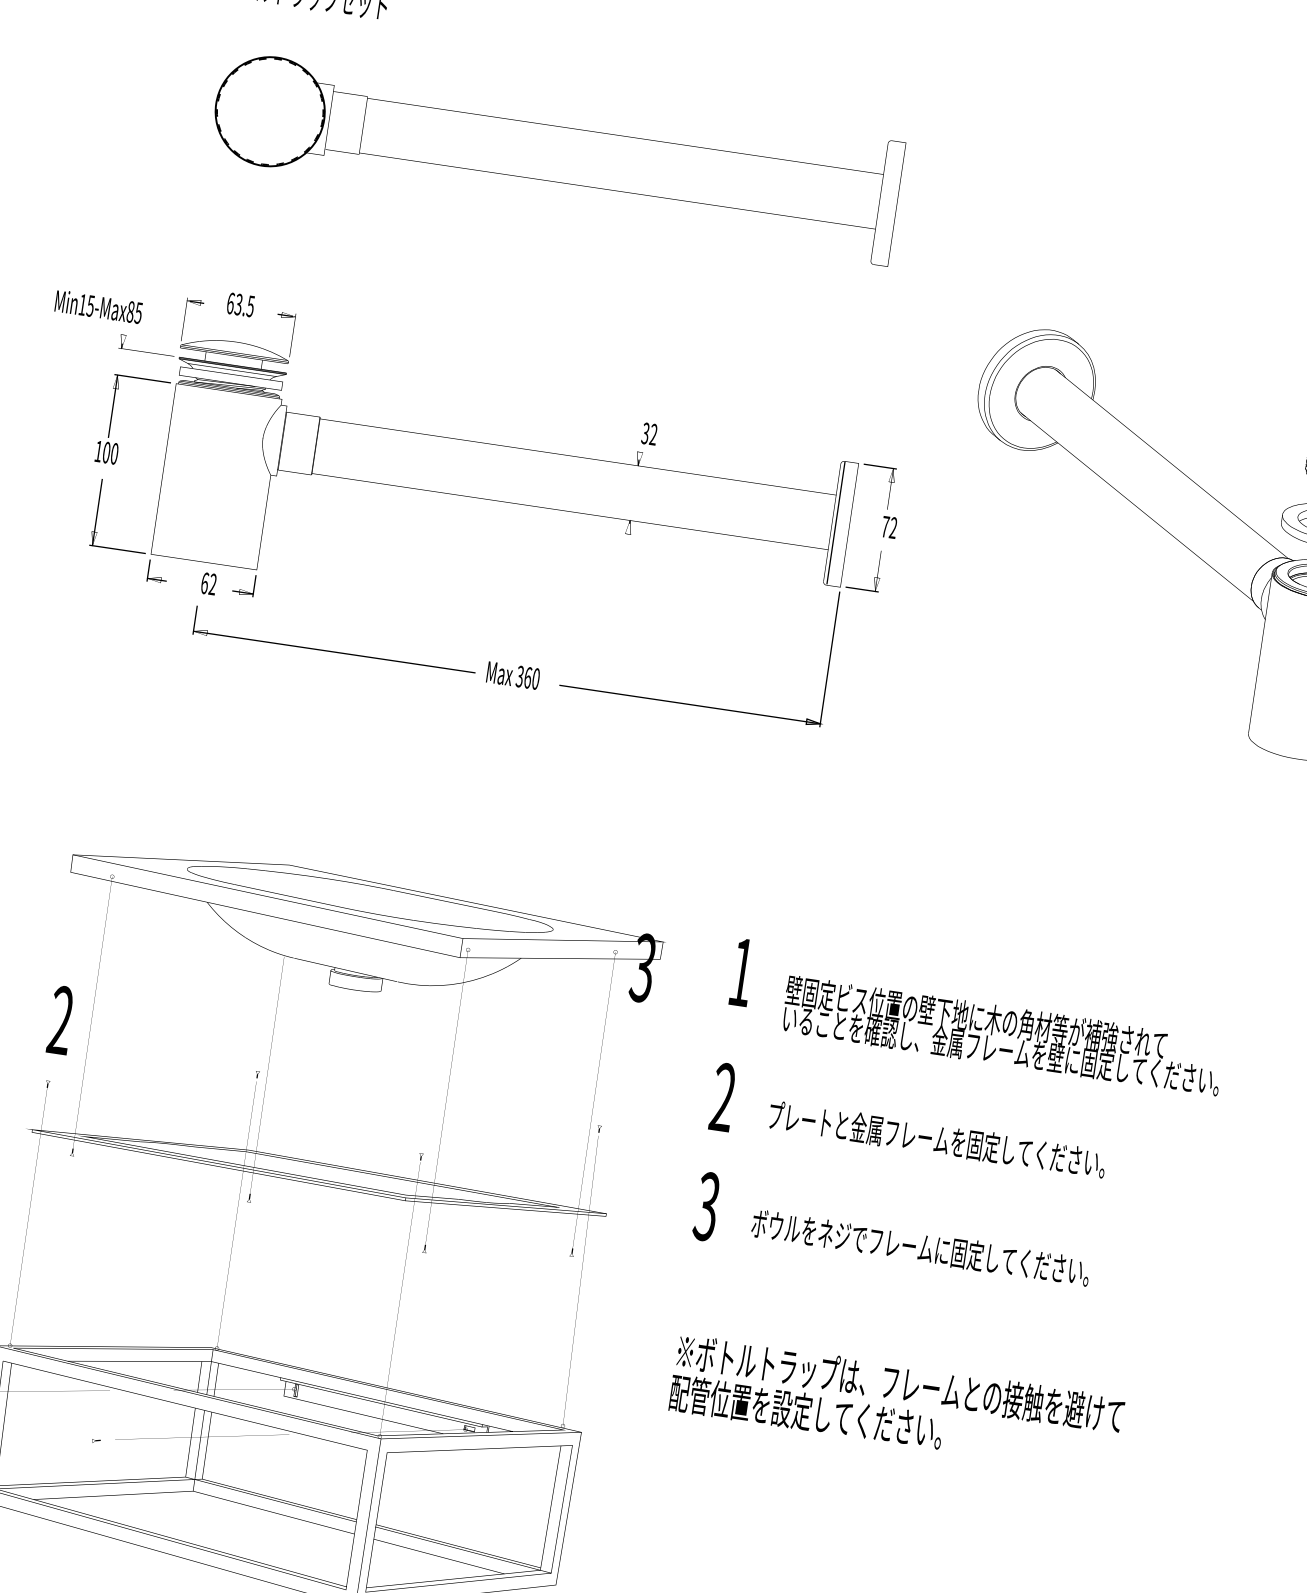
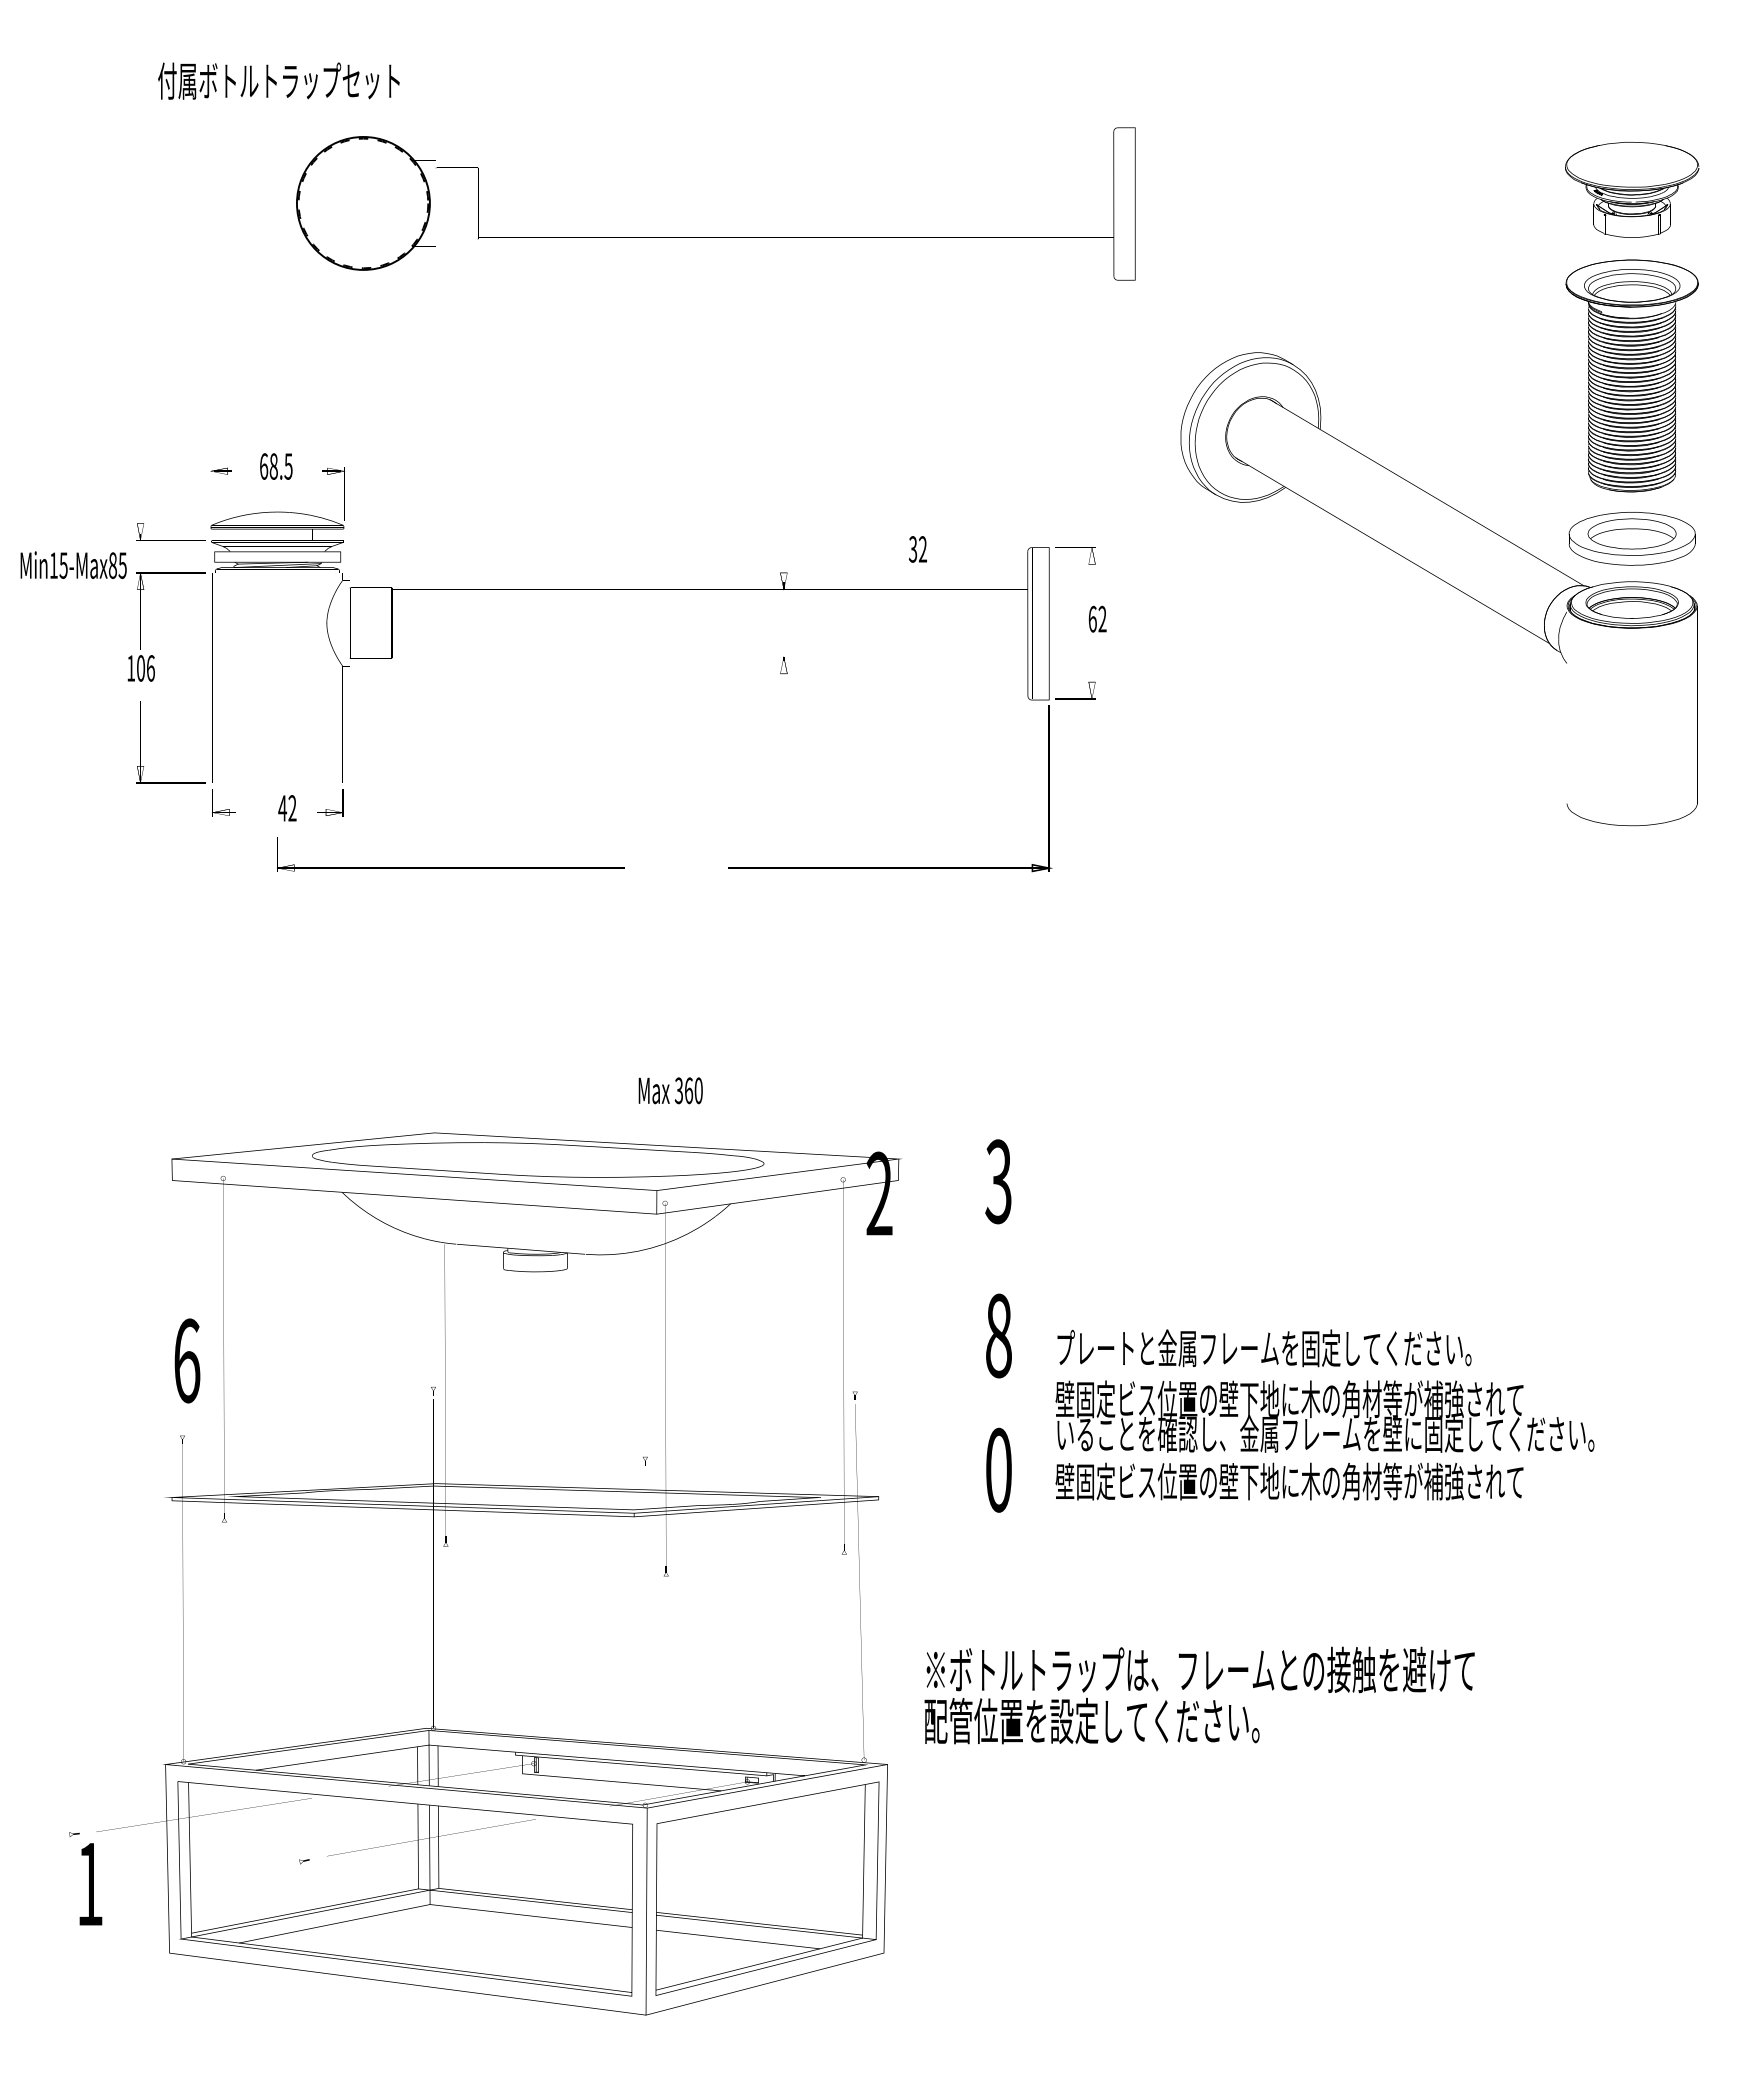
part: (552, 181) -> (715, 237), moved
text: (238, 304) -> (273, 466), 63.5 -> 68.5
text: (98, 306) -> (73, 564), moved
text: (649, 434) -> (917, 549), moved
text: (114, 453) -> (150, 668), 100 -> 106
text: (885, 526) -> (1092, 618), 72 -> 62
text: (204, 583) -> (282, 808), 62 -> 42
text: (513, 675) -> (670, 1090), moved
text: (643, 968) -> (879, 1194), 3 -> 2
text: (741, 972) -> (998, 1181), 1 -> 3
text: (61, 1020) -> (187, 1360), 2 -> 6
text: (1002, 1035) -> (1324, 1416), moved
text: (723, 1097) -> (998, 1335), 2 -> 8
text: (706, 1206) -> (998, 1469), 3 -> 0
text: (941, 1250) -> (1289, 1481), ボウルをネジでフレームに固定してください。 -> 壁固定ビス位置の壁下地に木の角材等が補強されて
text: (896, 1404) -> (1199, 1695), moved

